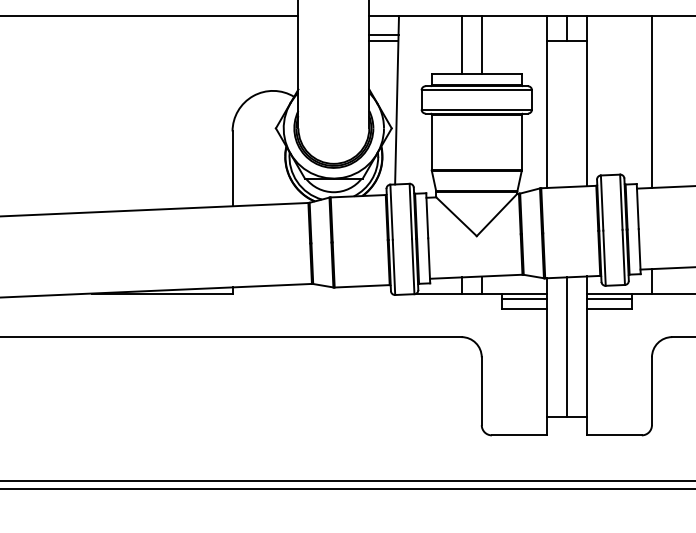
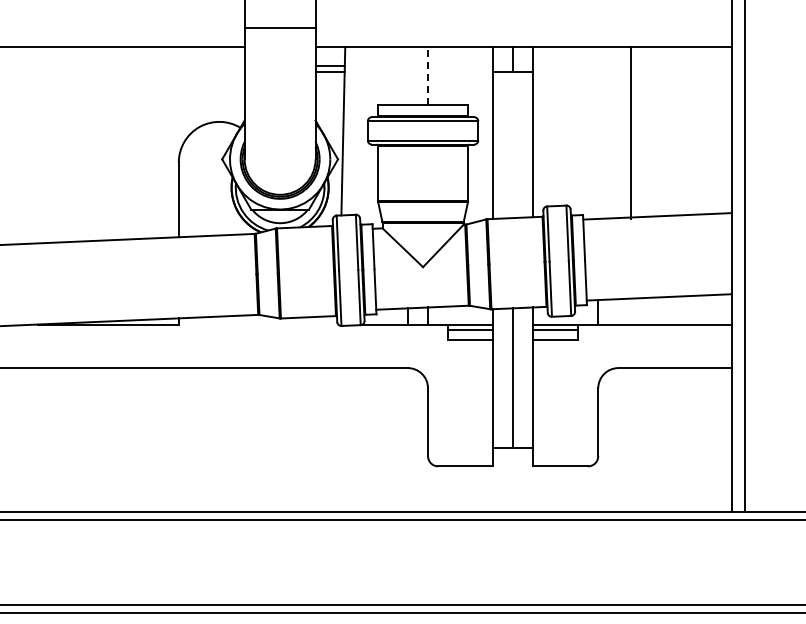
line: (482, 44) -> (428, 75), solid -> dashed
line: (461, 45) -> (407, 76), removed
line: (652, 101) -> (631, 132), moved

